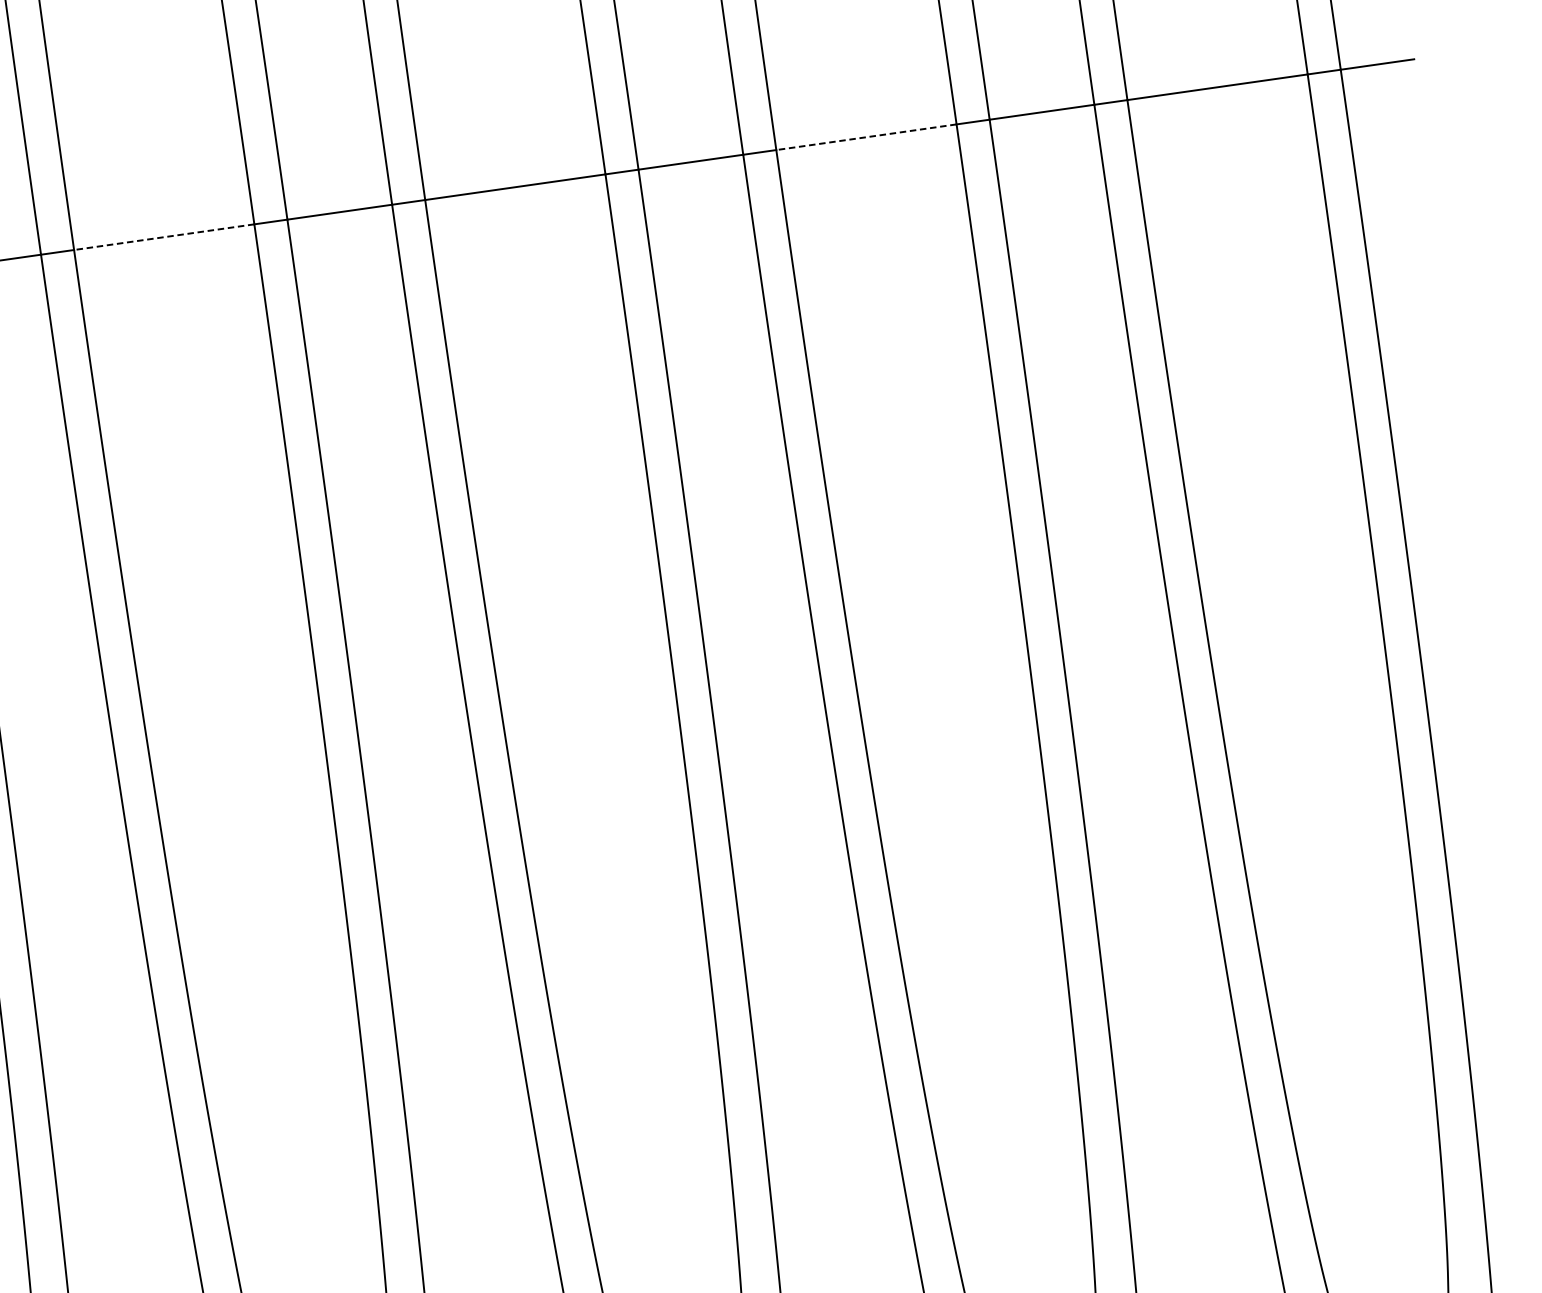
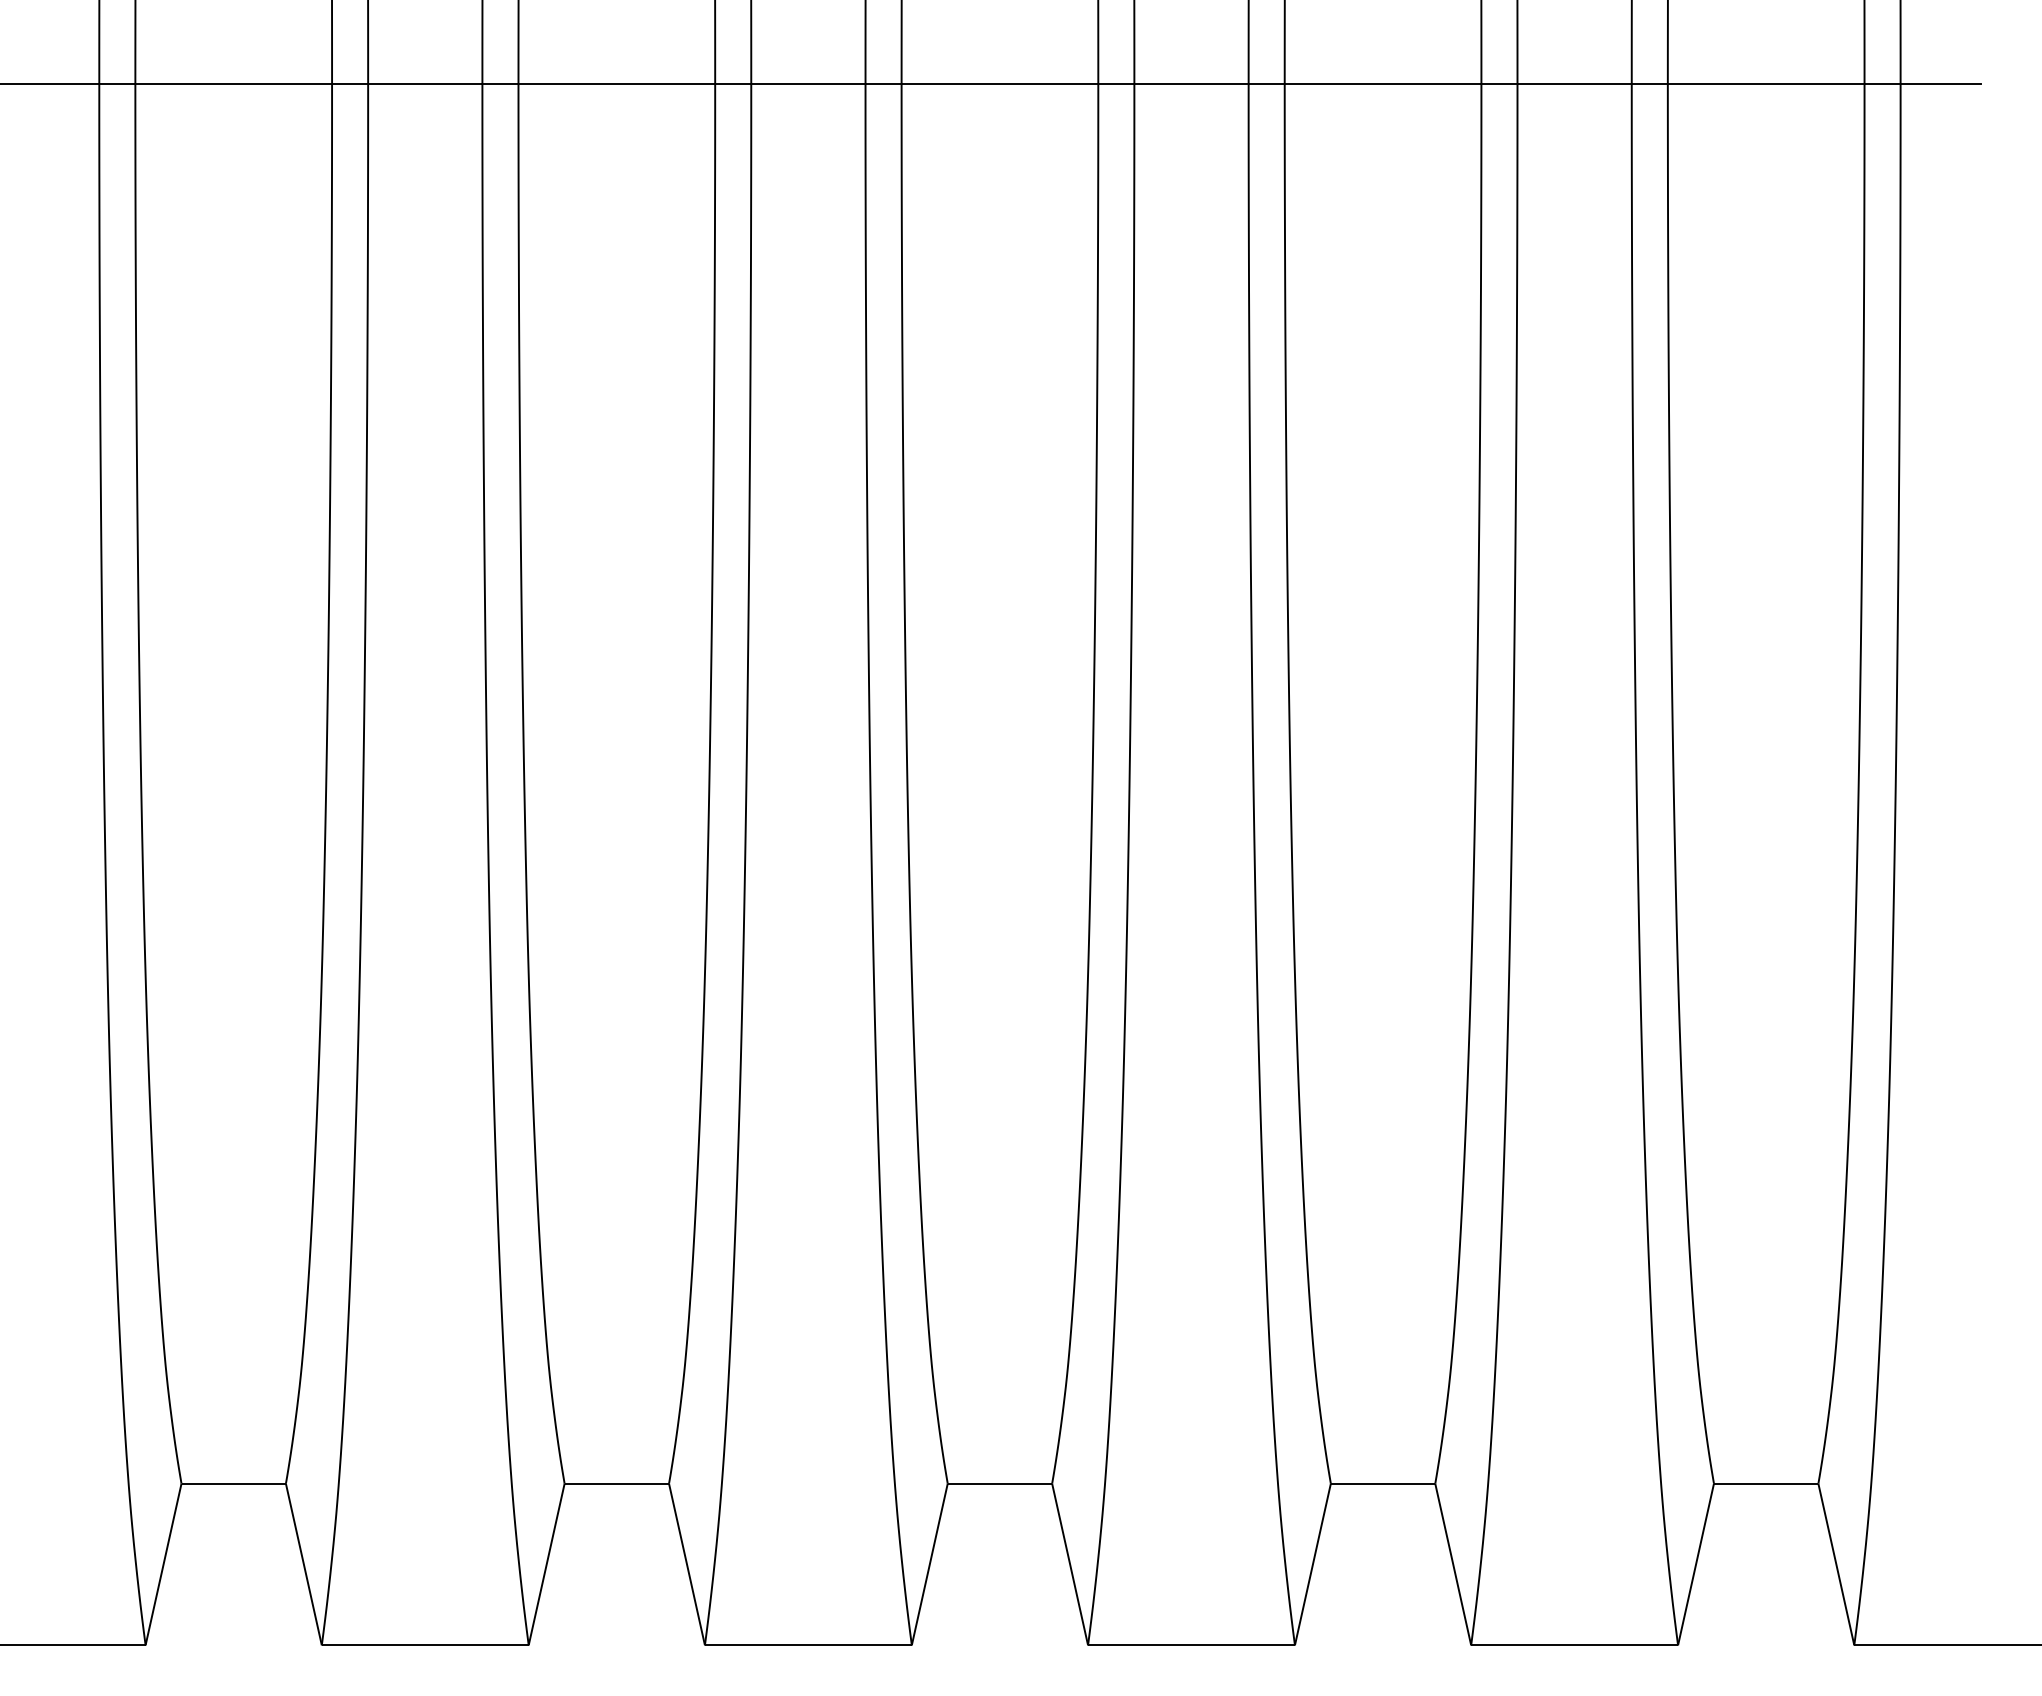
line: (865, 137) -> (1382, 83), dashed -> solid
line: (163, 236) -> (616, 83), dashed -> solid

